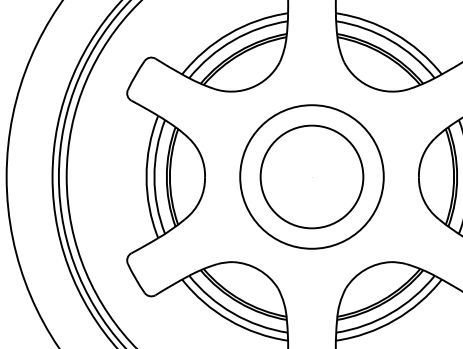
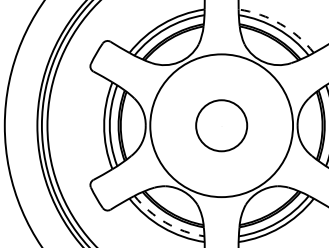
arc: (394, 33) -> (280, 23), solid -> dashed
circle: (311, 176) -> (221, 125), size x0.7
circle: (311, 176) -> (221, 125), size x1.4
arc: (233, 313) -> (165, 222), solid -> dashed

